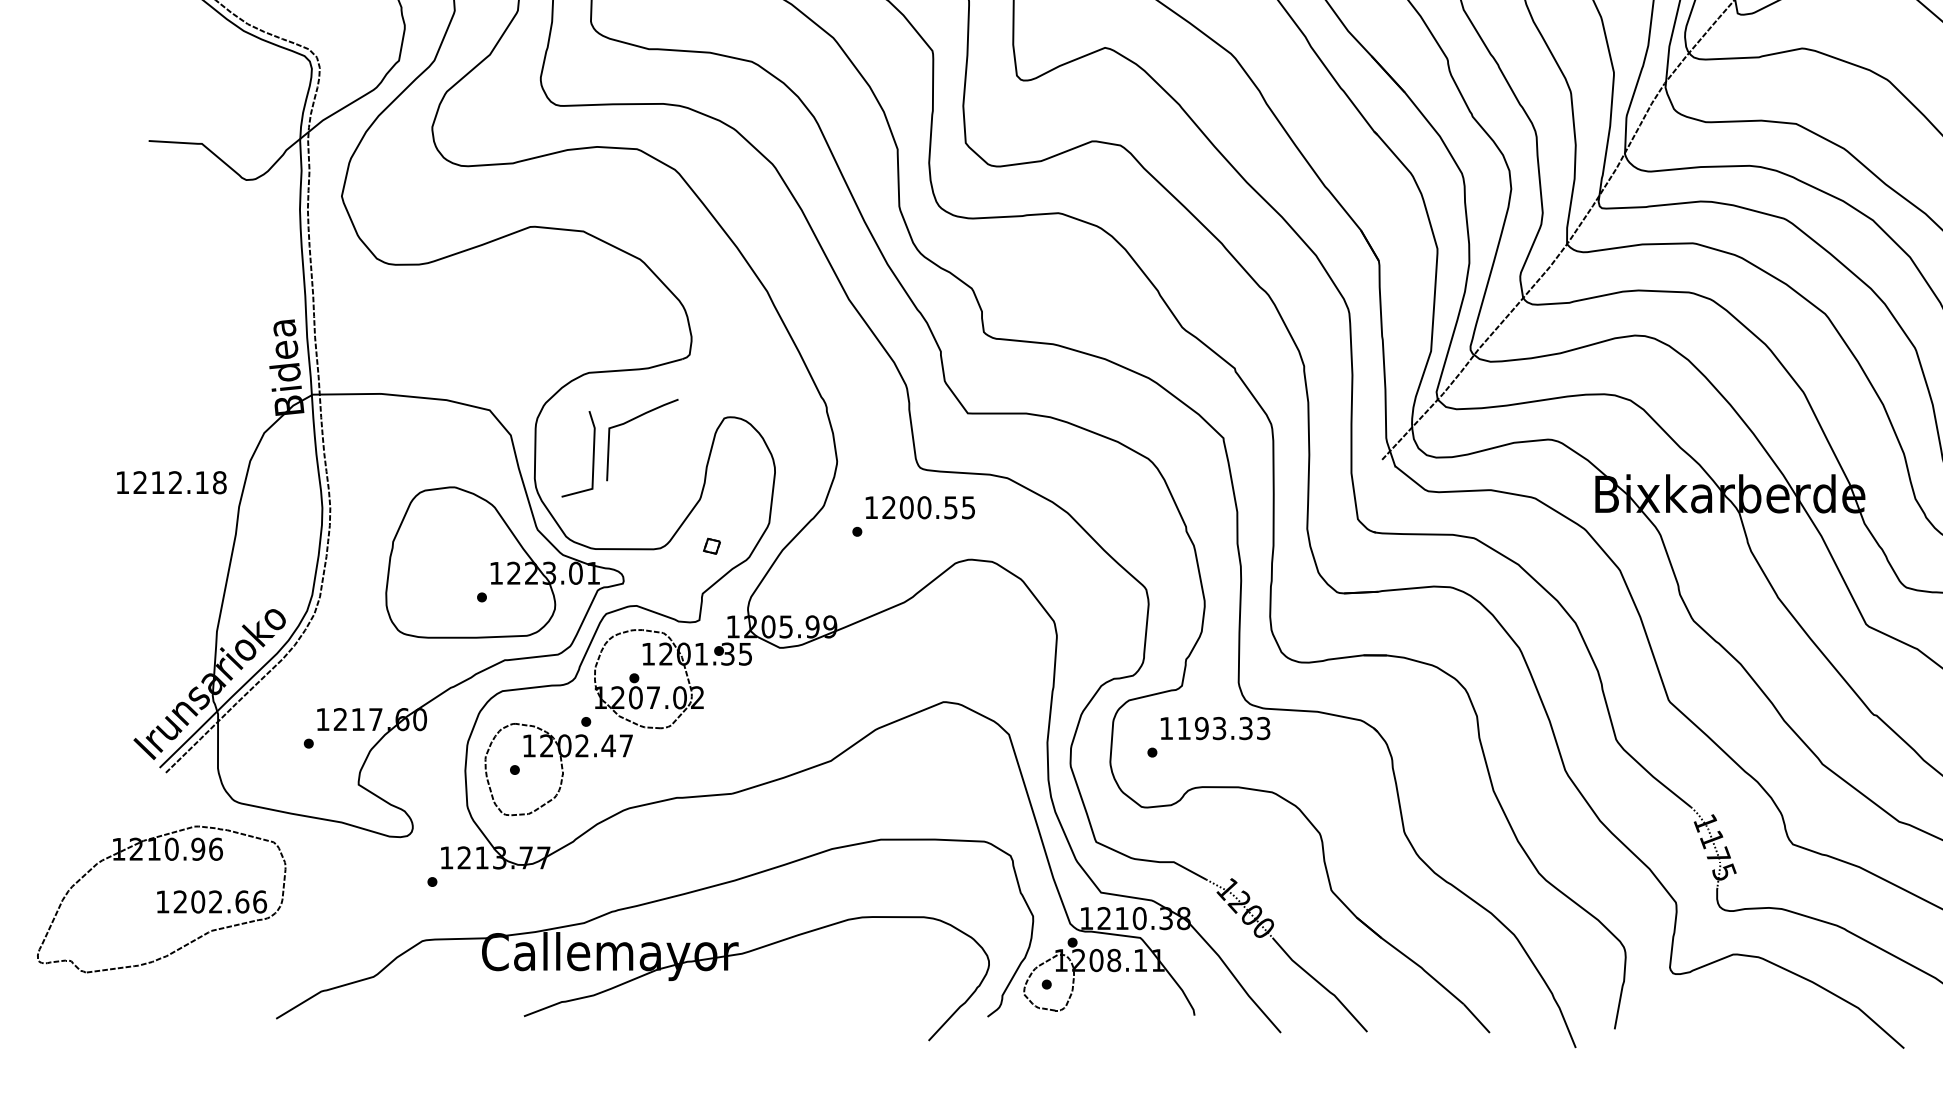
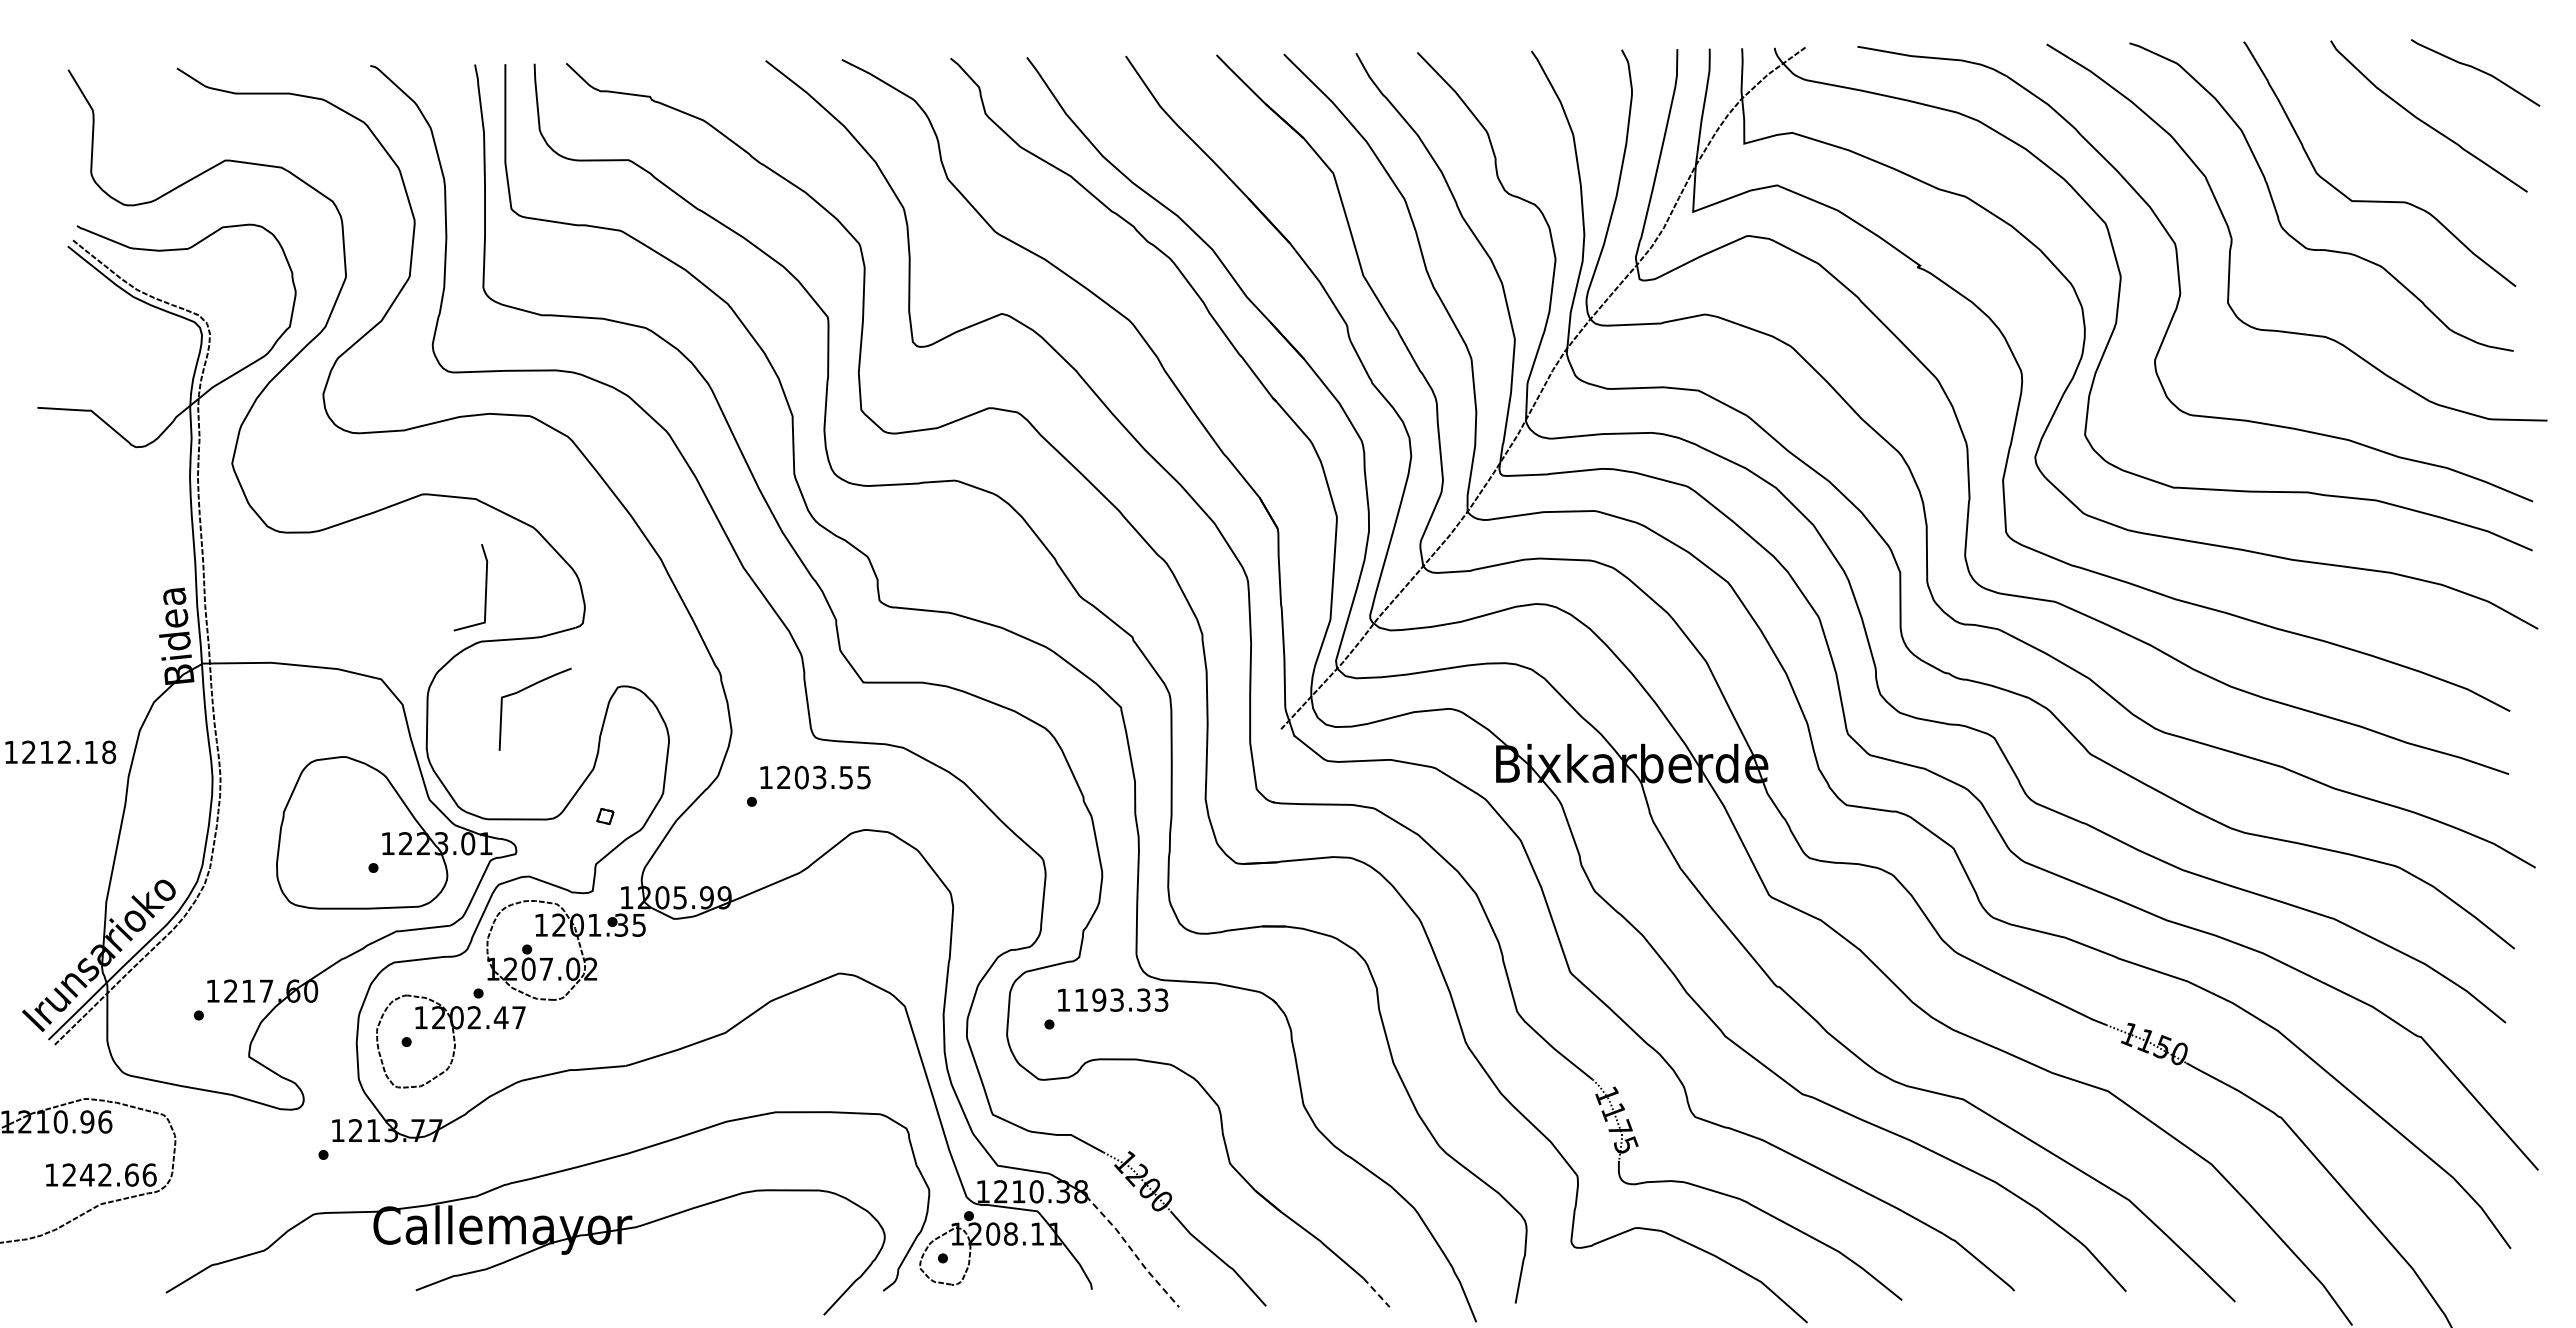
line: (593, 454) -> (485, 587), moved
text: (924, 507) -> (819, 777), 1200.55 -> 1203.55
text: (197, 901) -> (86, 1174), 1202.66 -> 1242.66
line: (1234, 977) -> (1132, 1251), solid -> dashed
line: (1476, 1019) -> (1376, 1293), solid -> dashed

